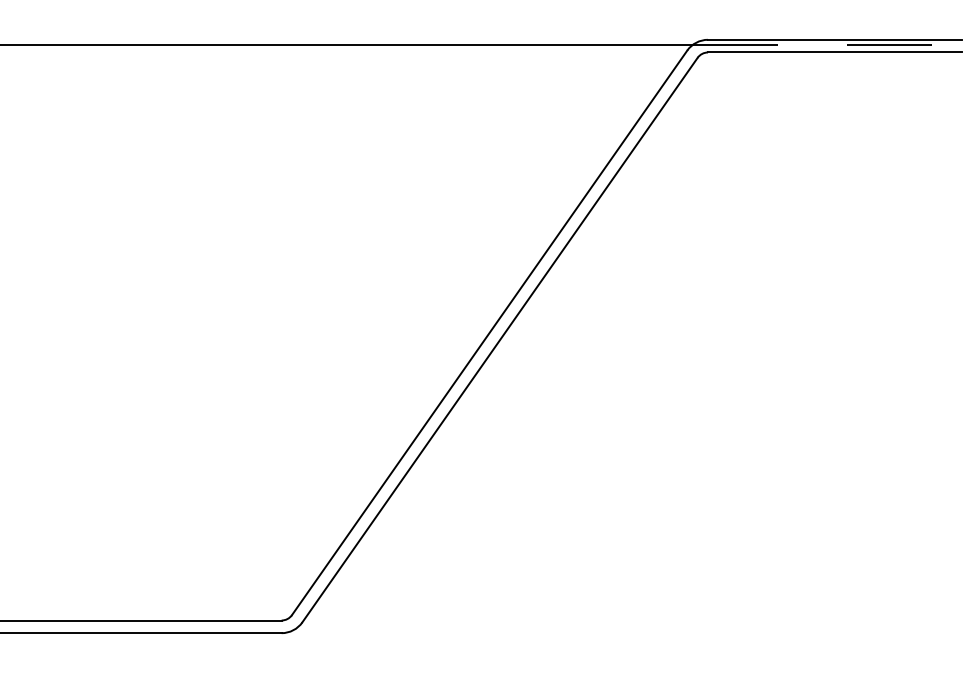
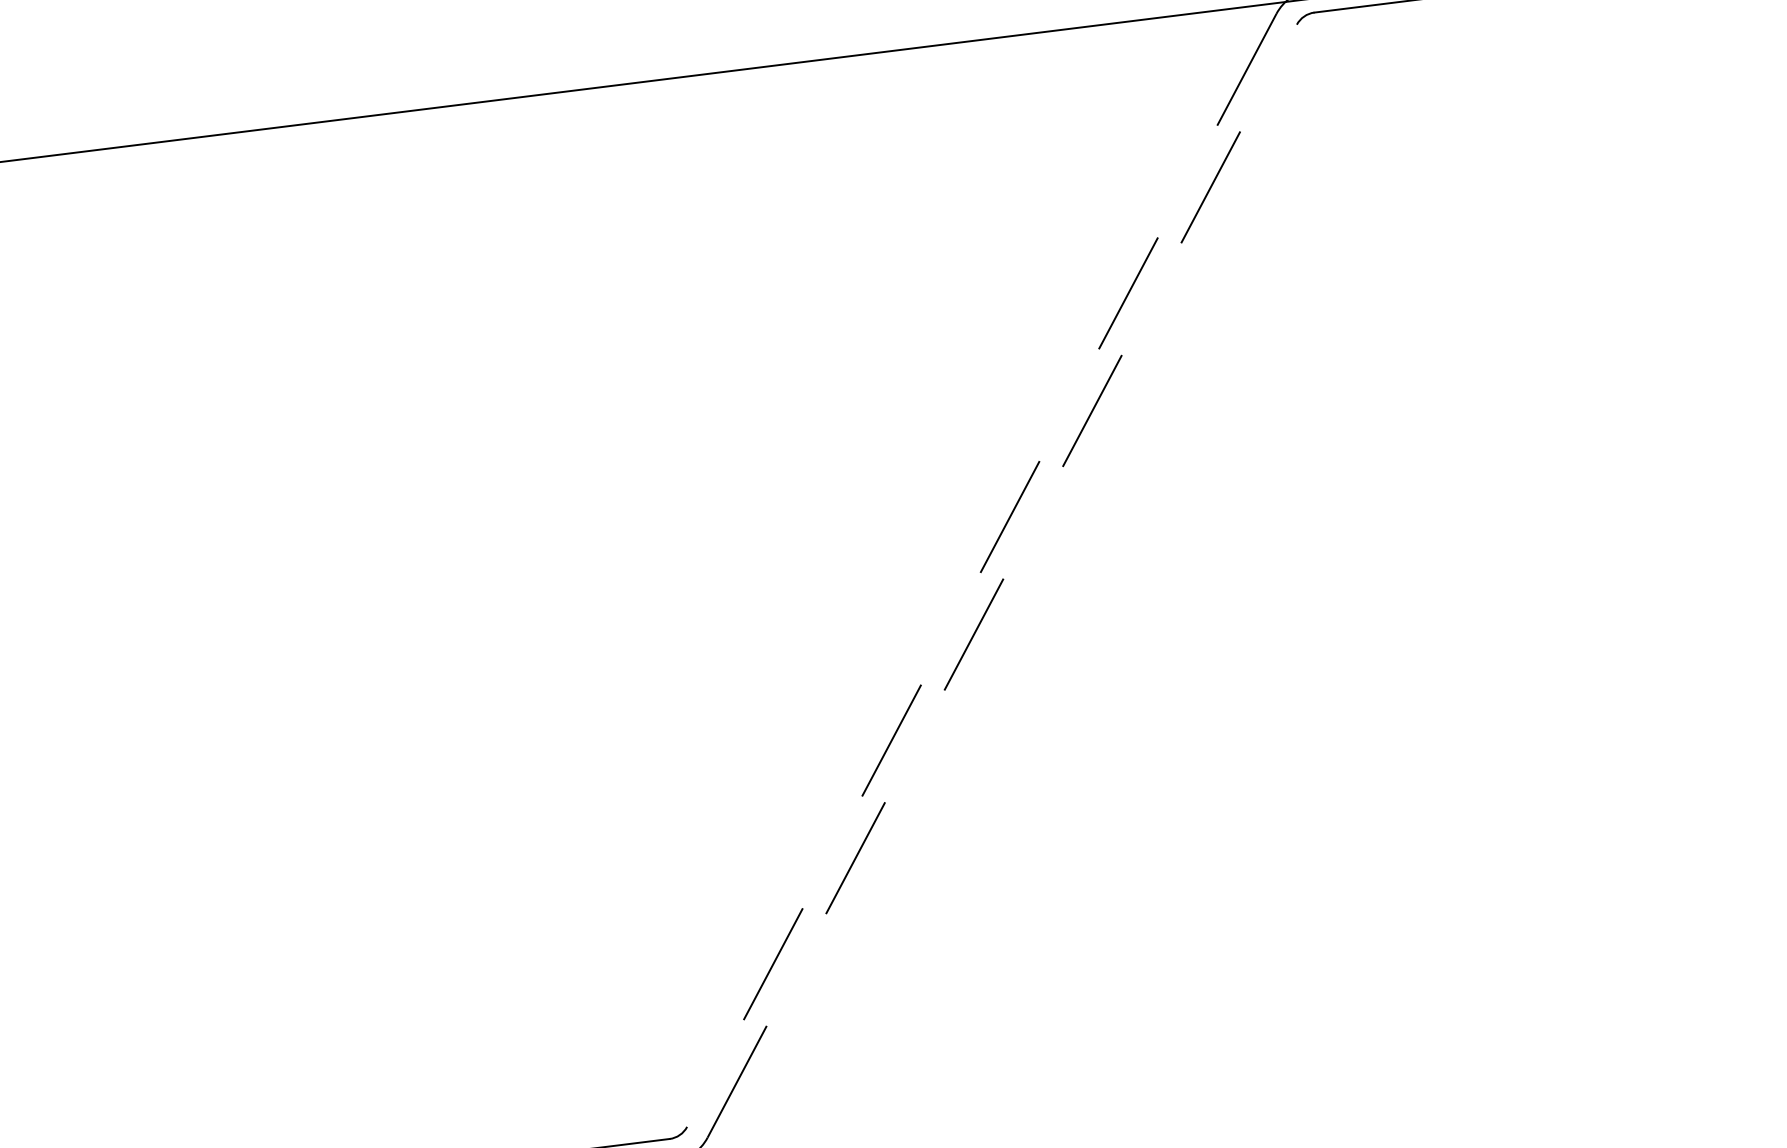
line: (489, 332) -> (981, 569), solid -> dashed
line: (500, 340) -> (1003, 581), solid -> dashed

